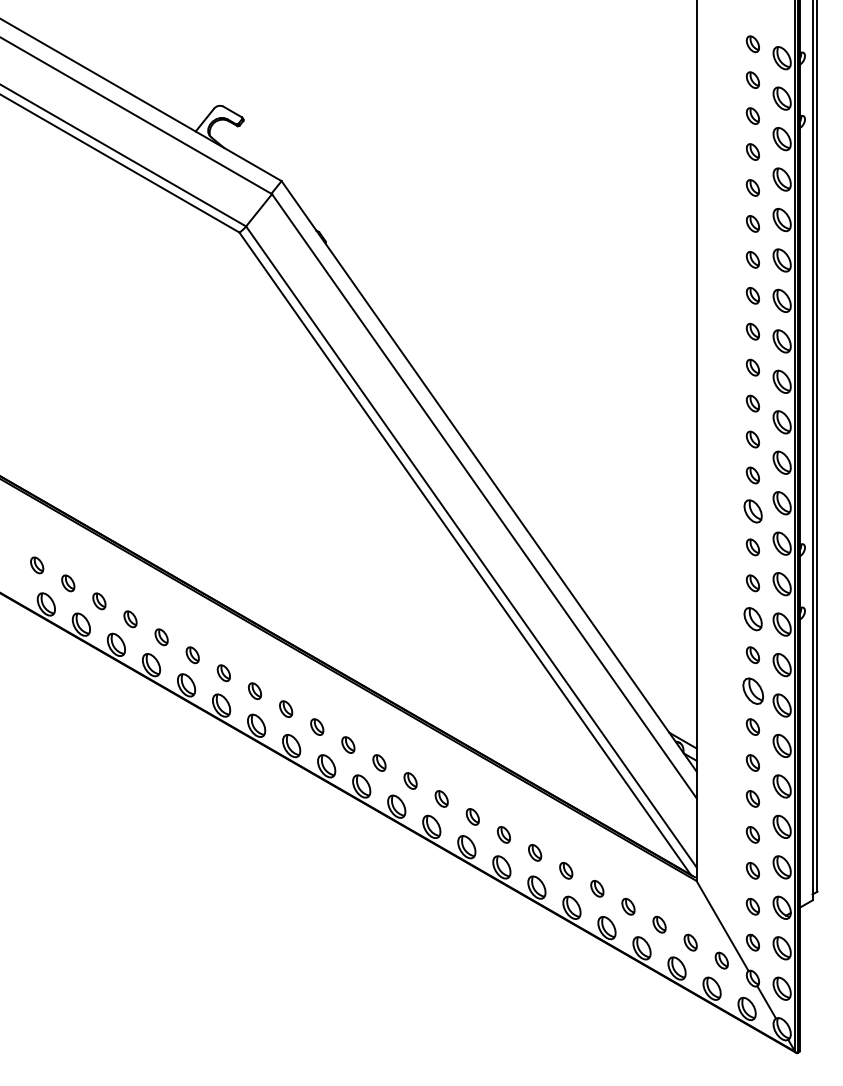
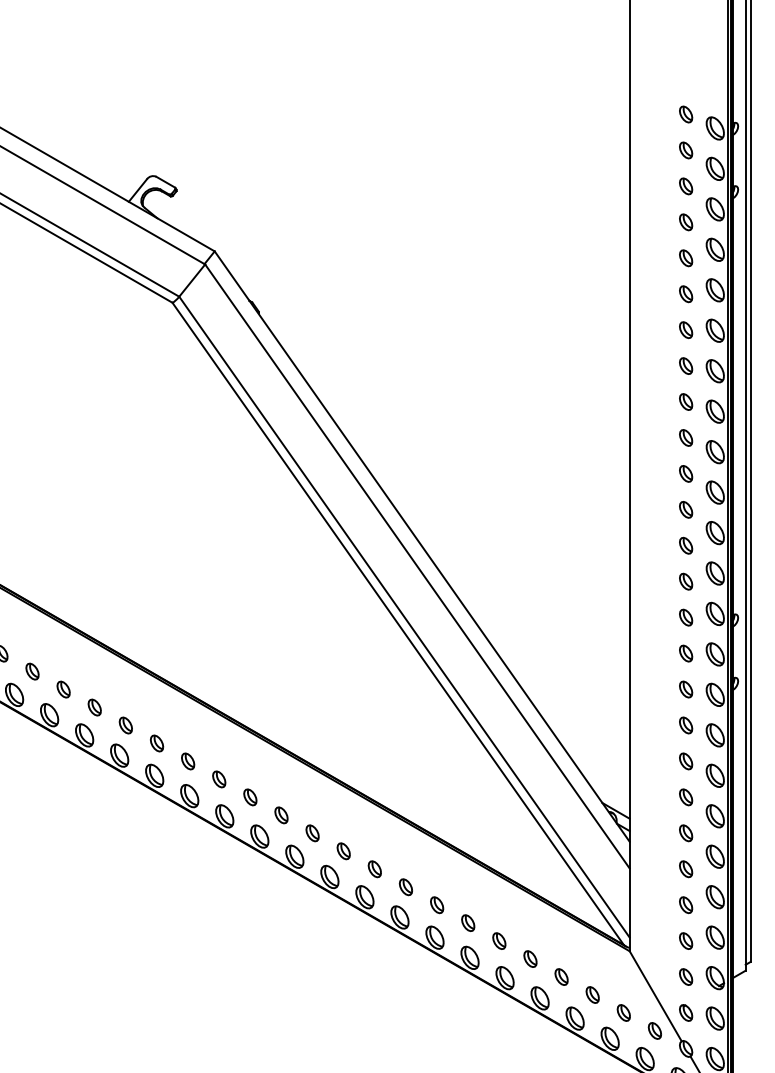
part: (752, 511) -> (685, 581), size x0.71
part: (752, 619) -> (685, 689), size x0.71
part: (752, 690) -> (685, 760), size x0.62

